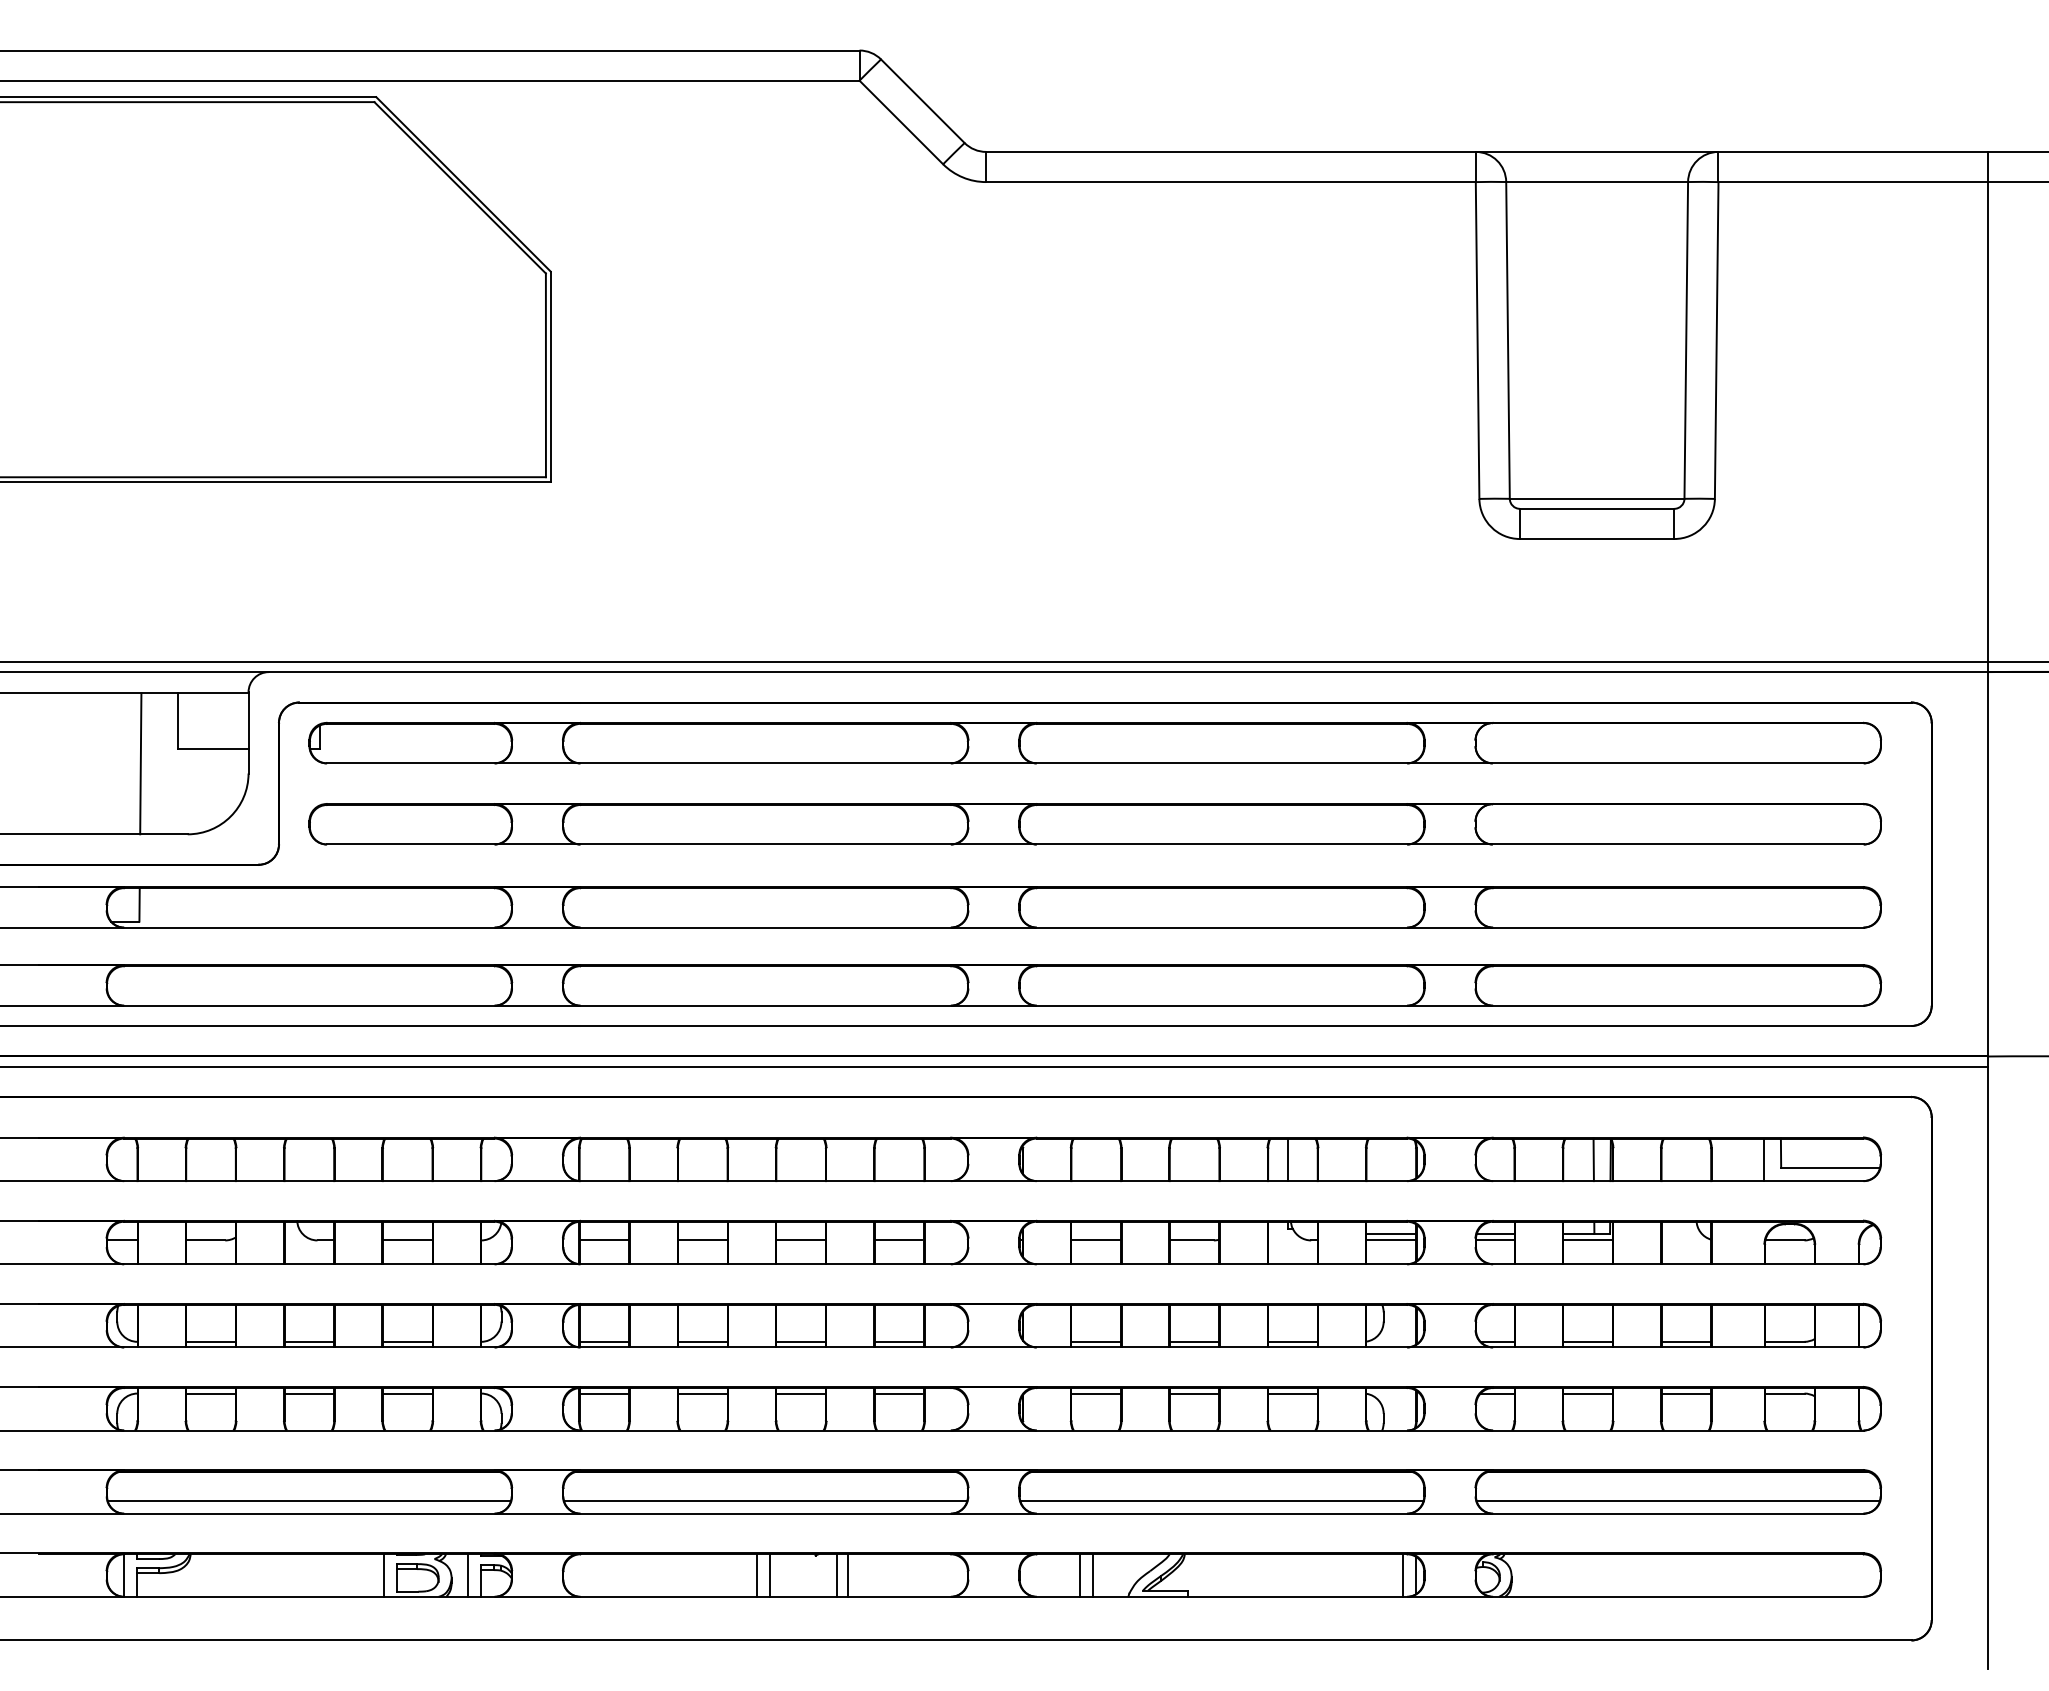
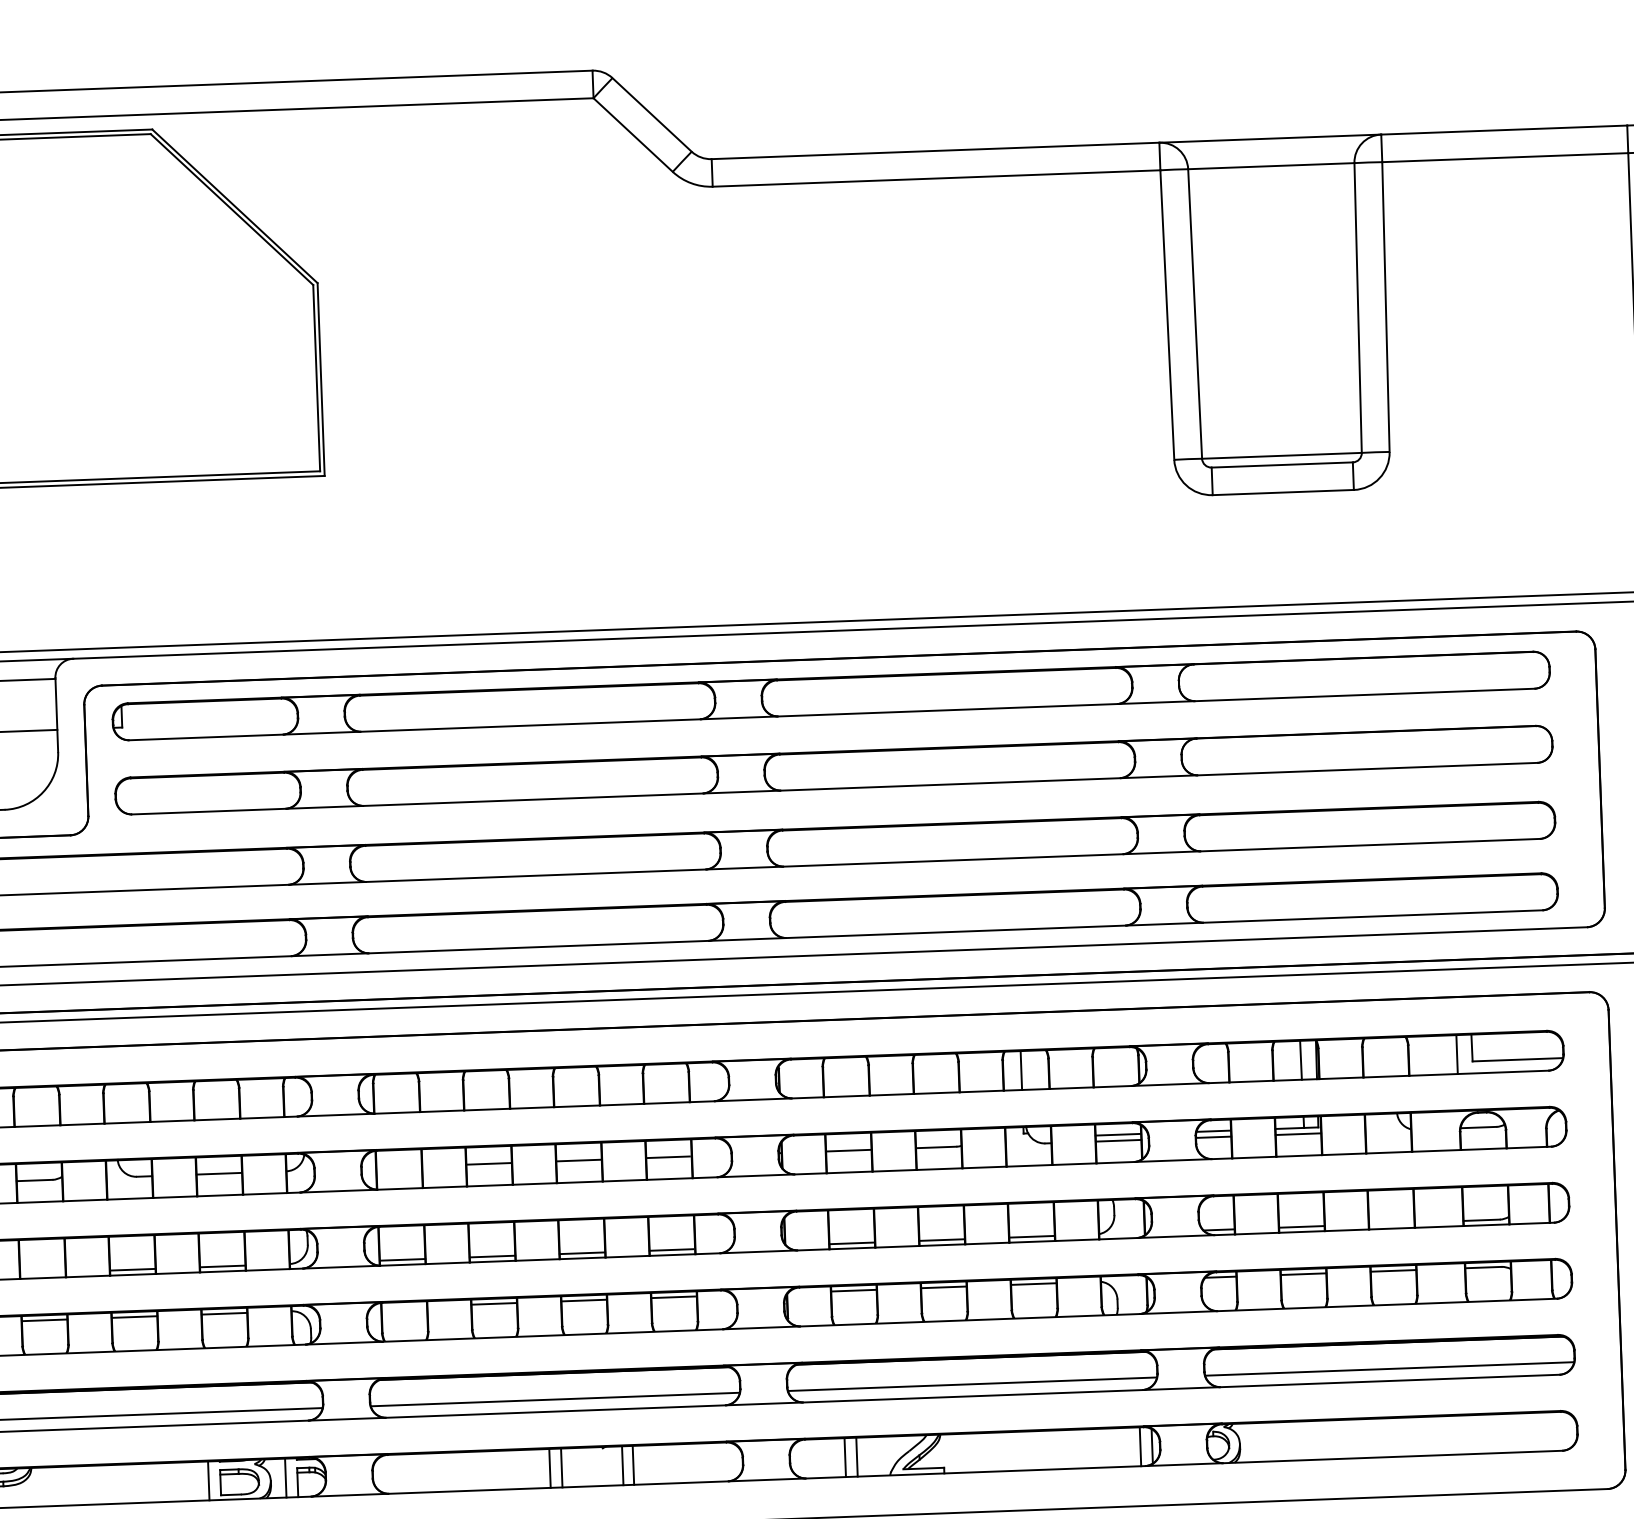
line: (604, 1240) -> (399, 1167), removed
line: (210, 1341) -> (42, 1272), removed
line: (1686, 1341) -> (1391, 1223), removed
line: (604, 1393) -> (404, 1307), removed

